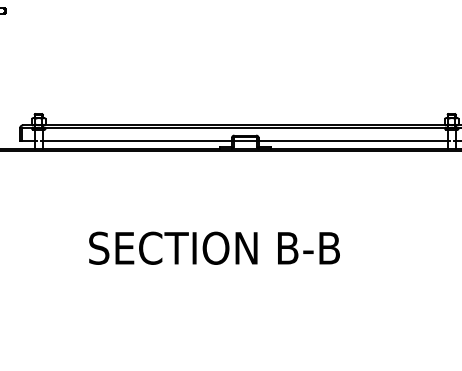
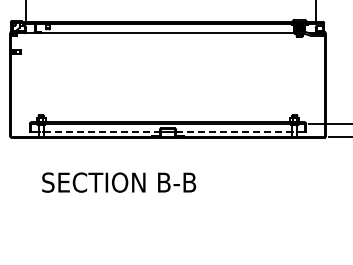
line: (138, 142) -> (102, 132), solid -> dashed
line: (353, 142) -> (234, 132), solid -> dashed
text: (215, 248) -> (119, 182), moved

